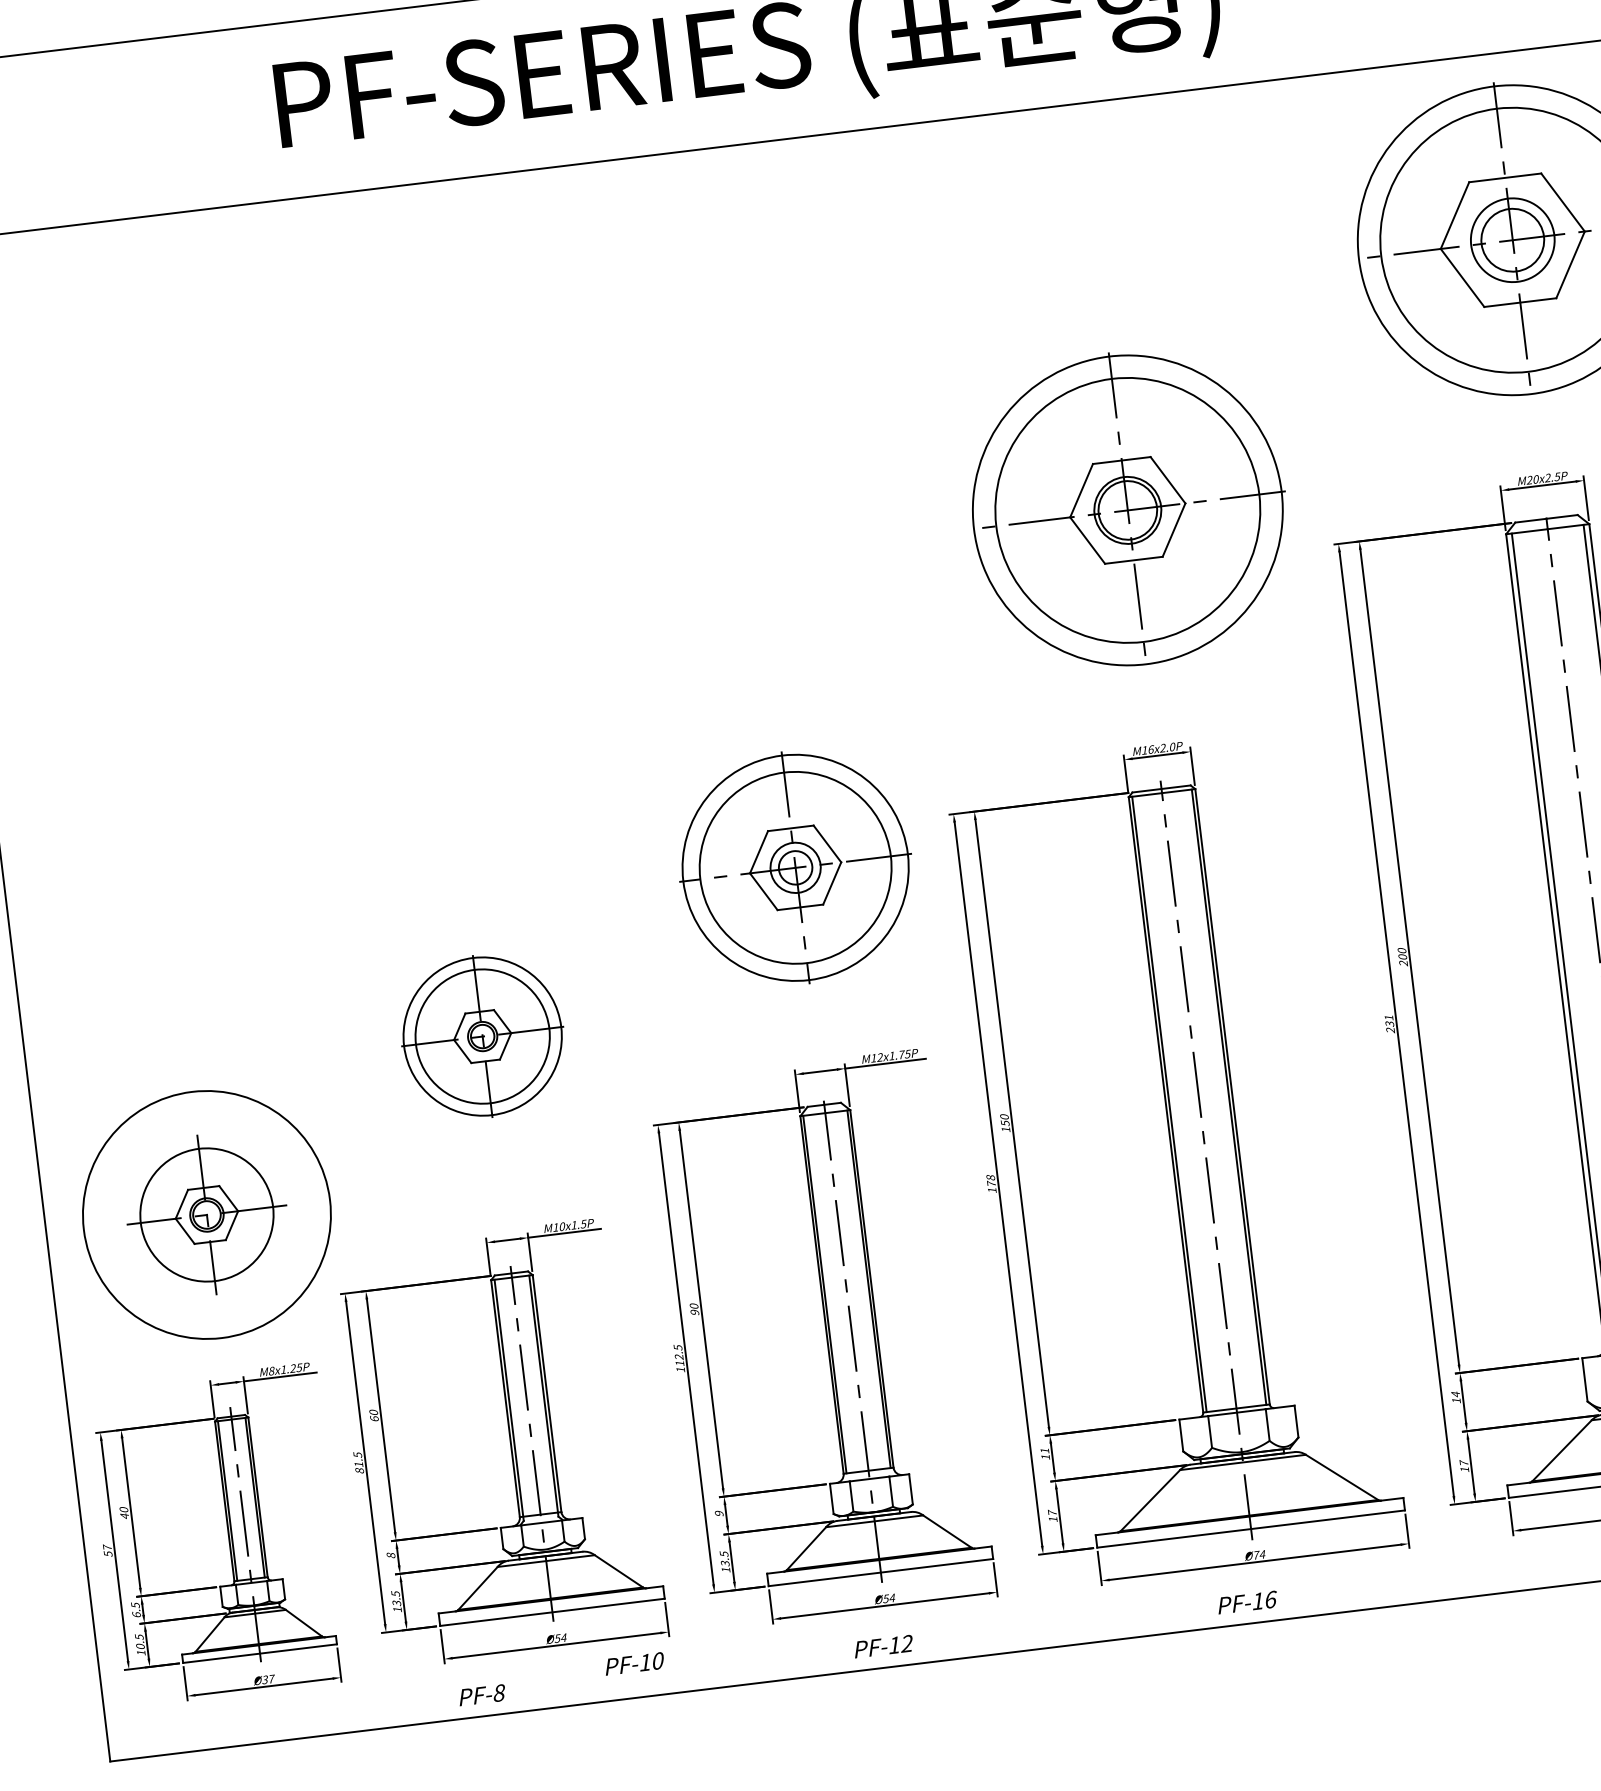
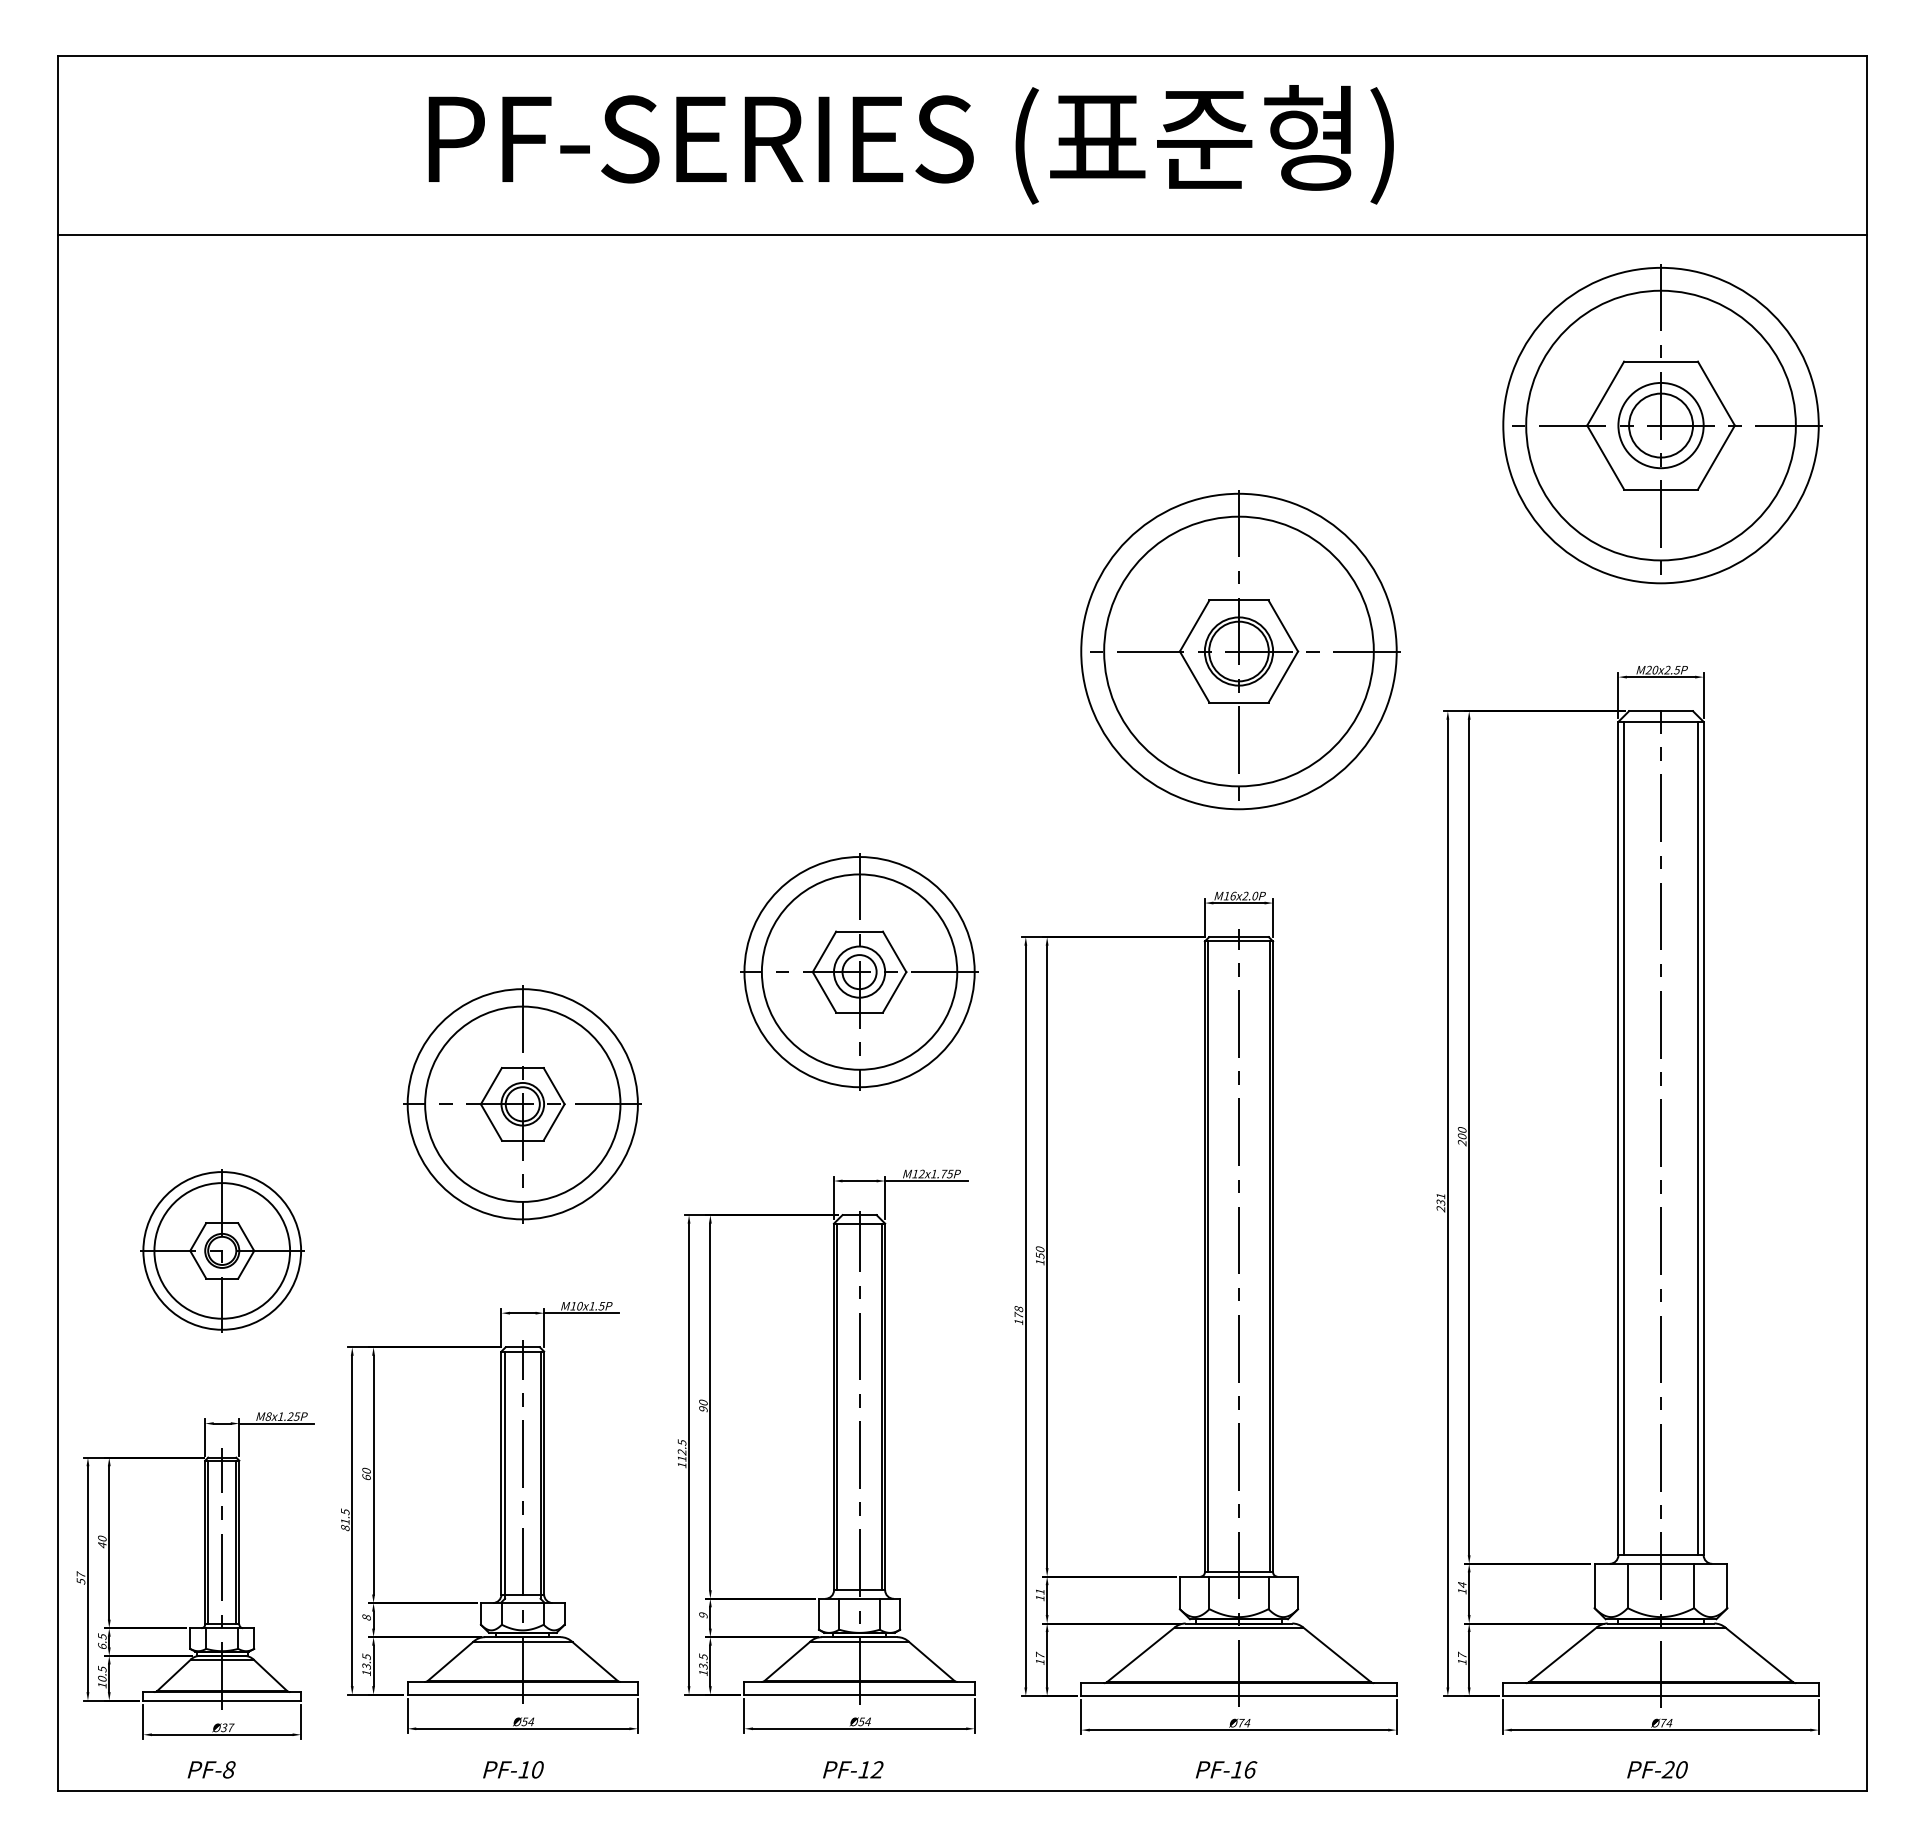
part: (482, 1036) -> (522, 1104), size x1.43
circle: (207, 1214) -> (222, 1250), size x0.62
text: (634, 1663) -> (513, 1769), moved
text: (481, 1694) -> (211, 1769), moved

